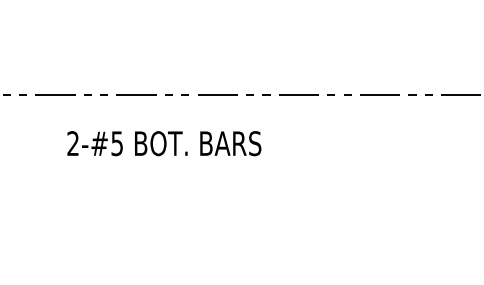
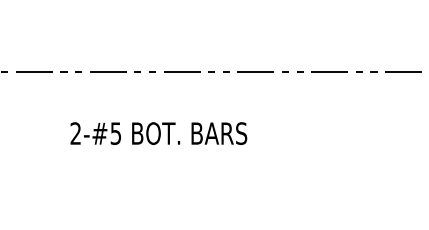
text: (164, 143) -> (159, 133), moved

